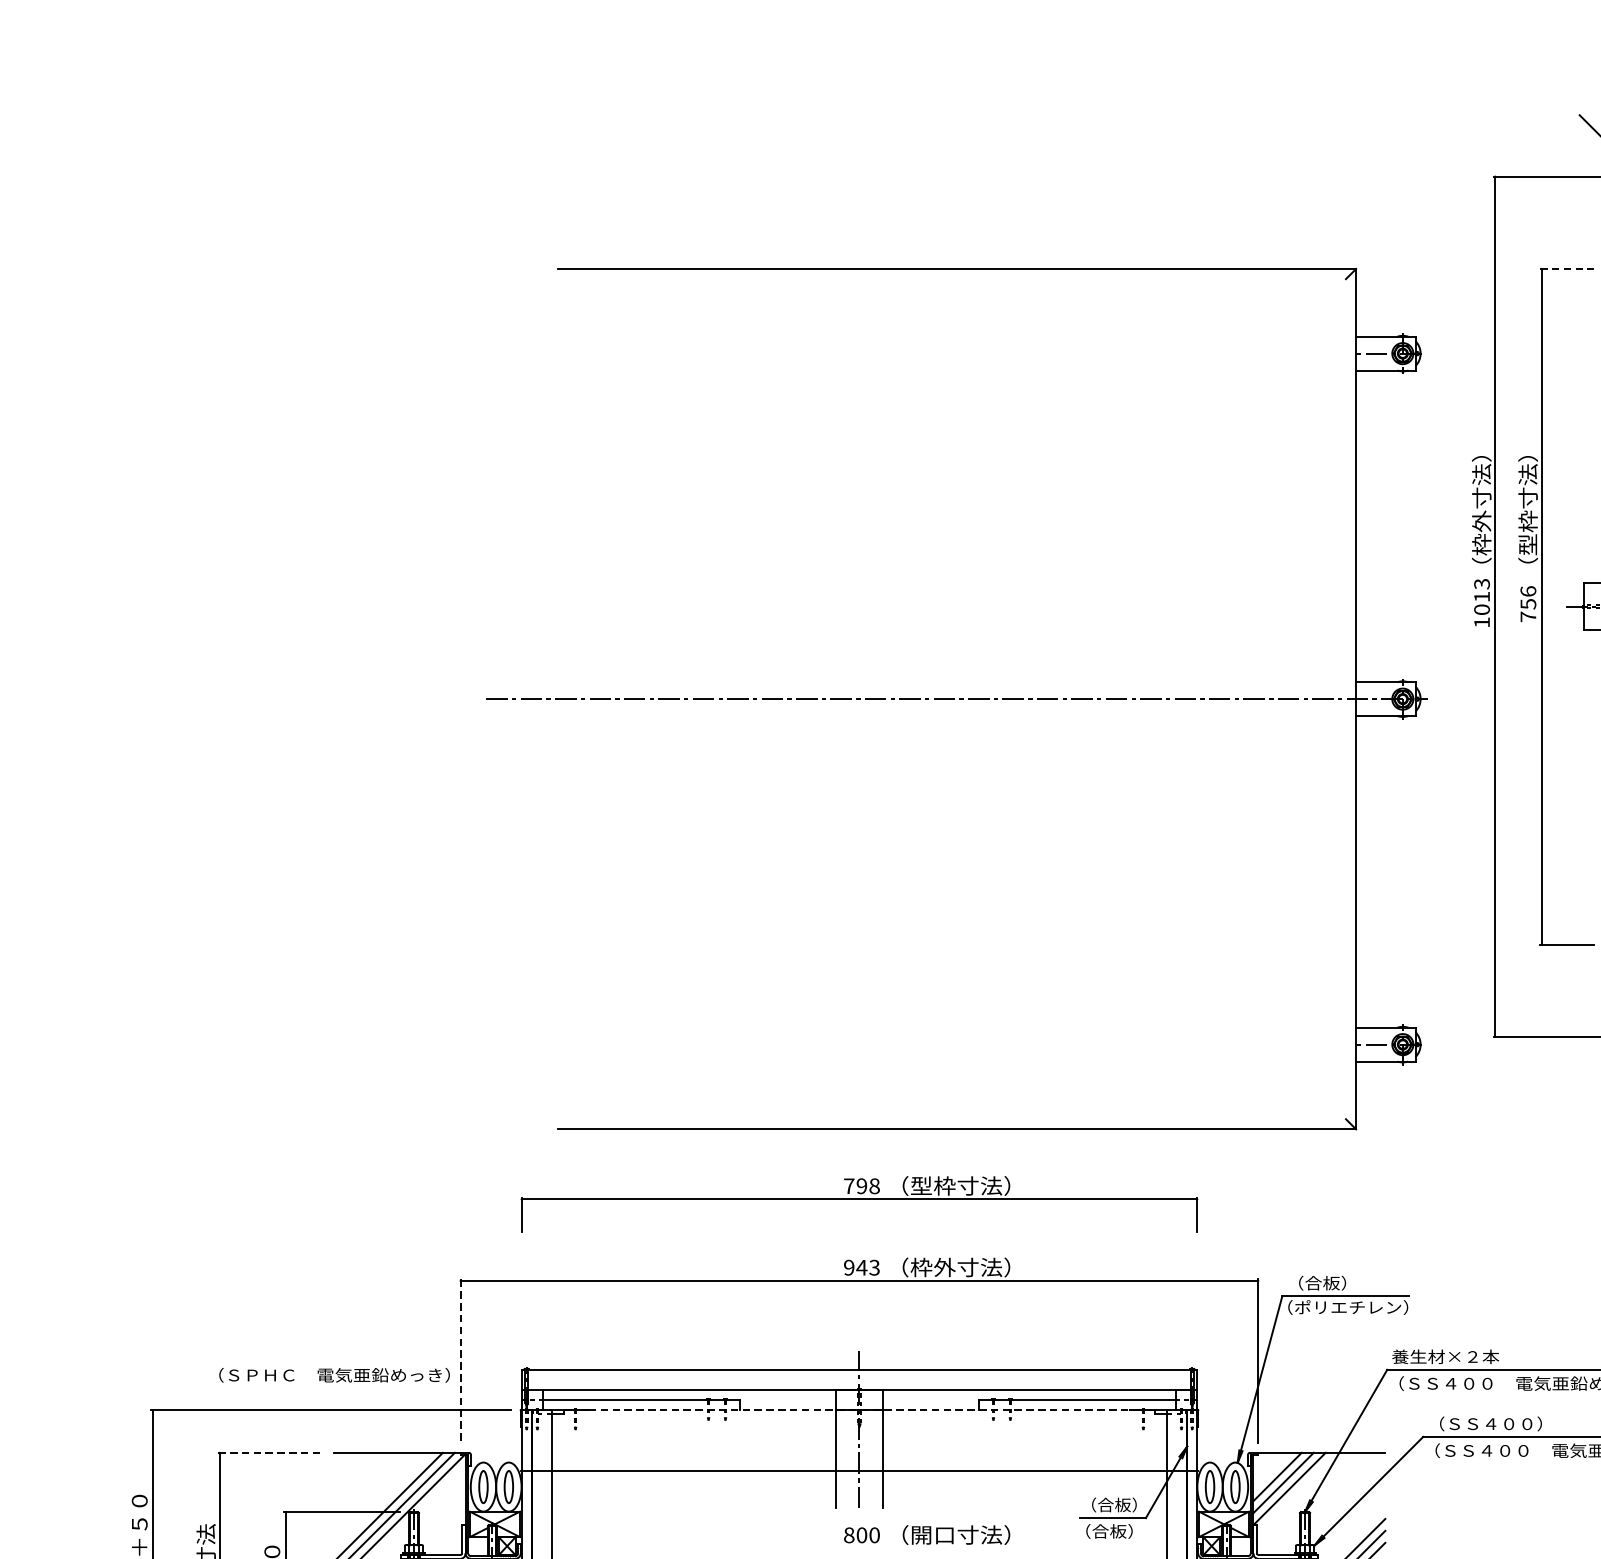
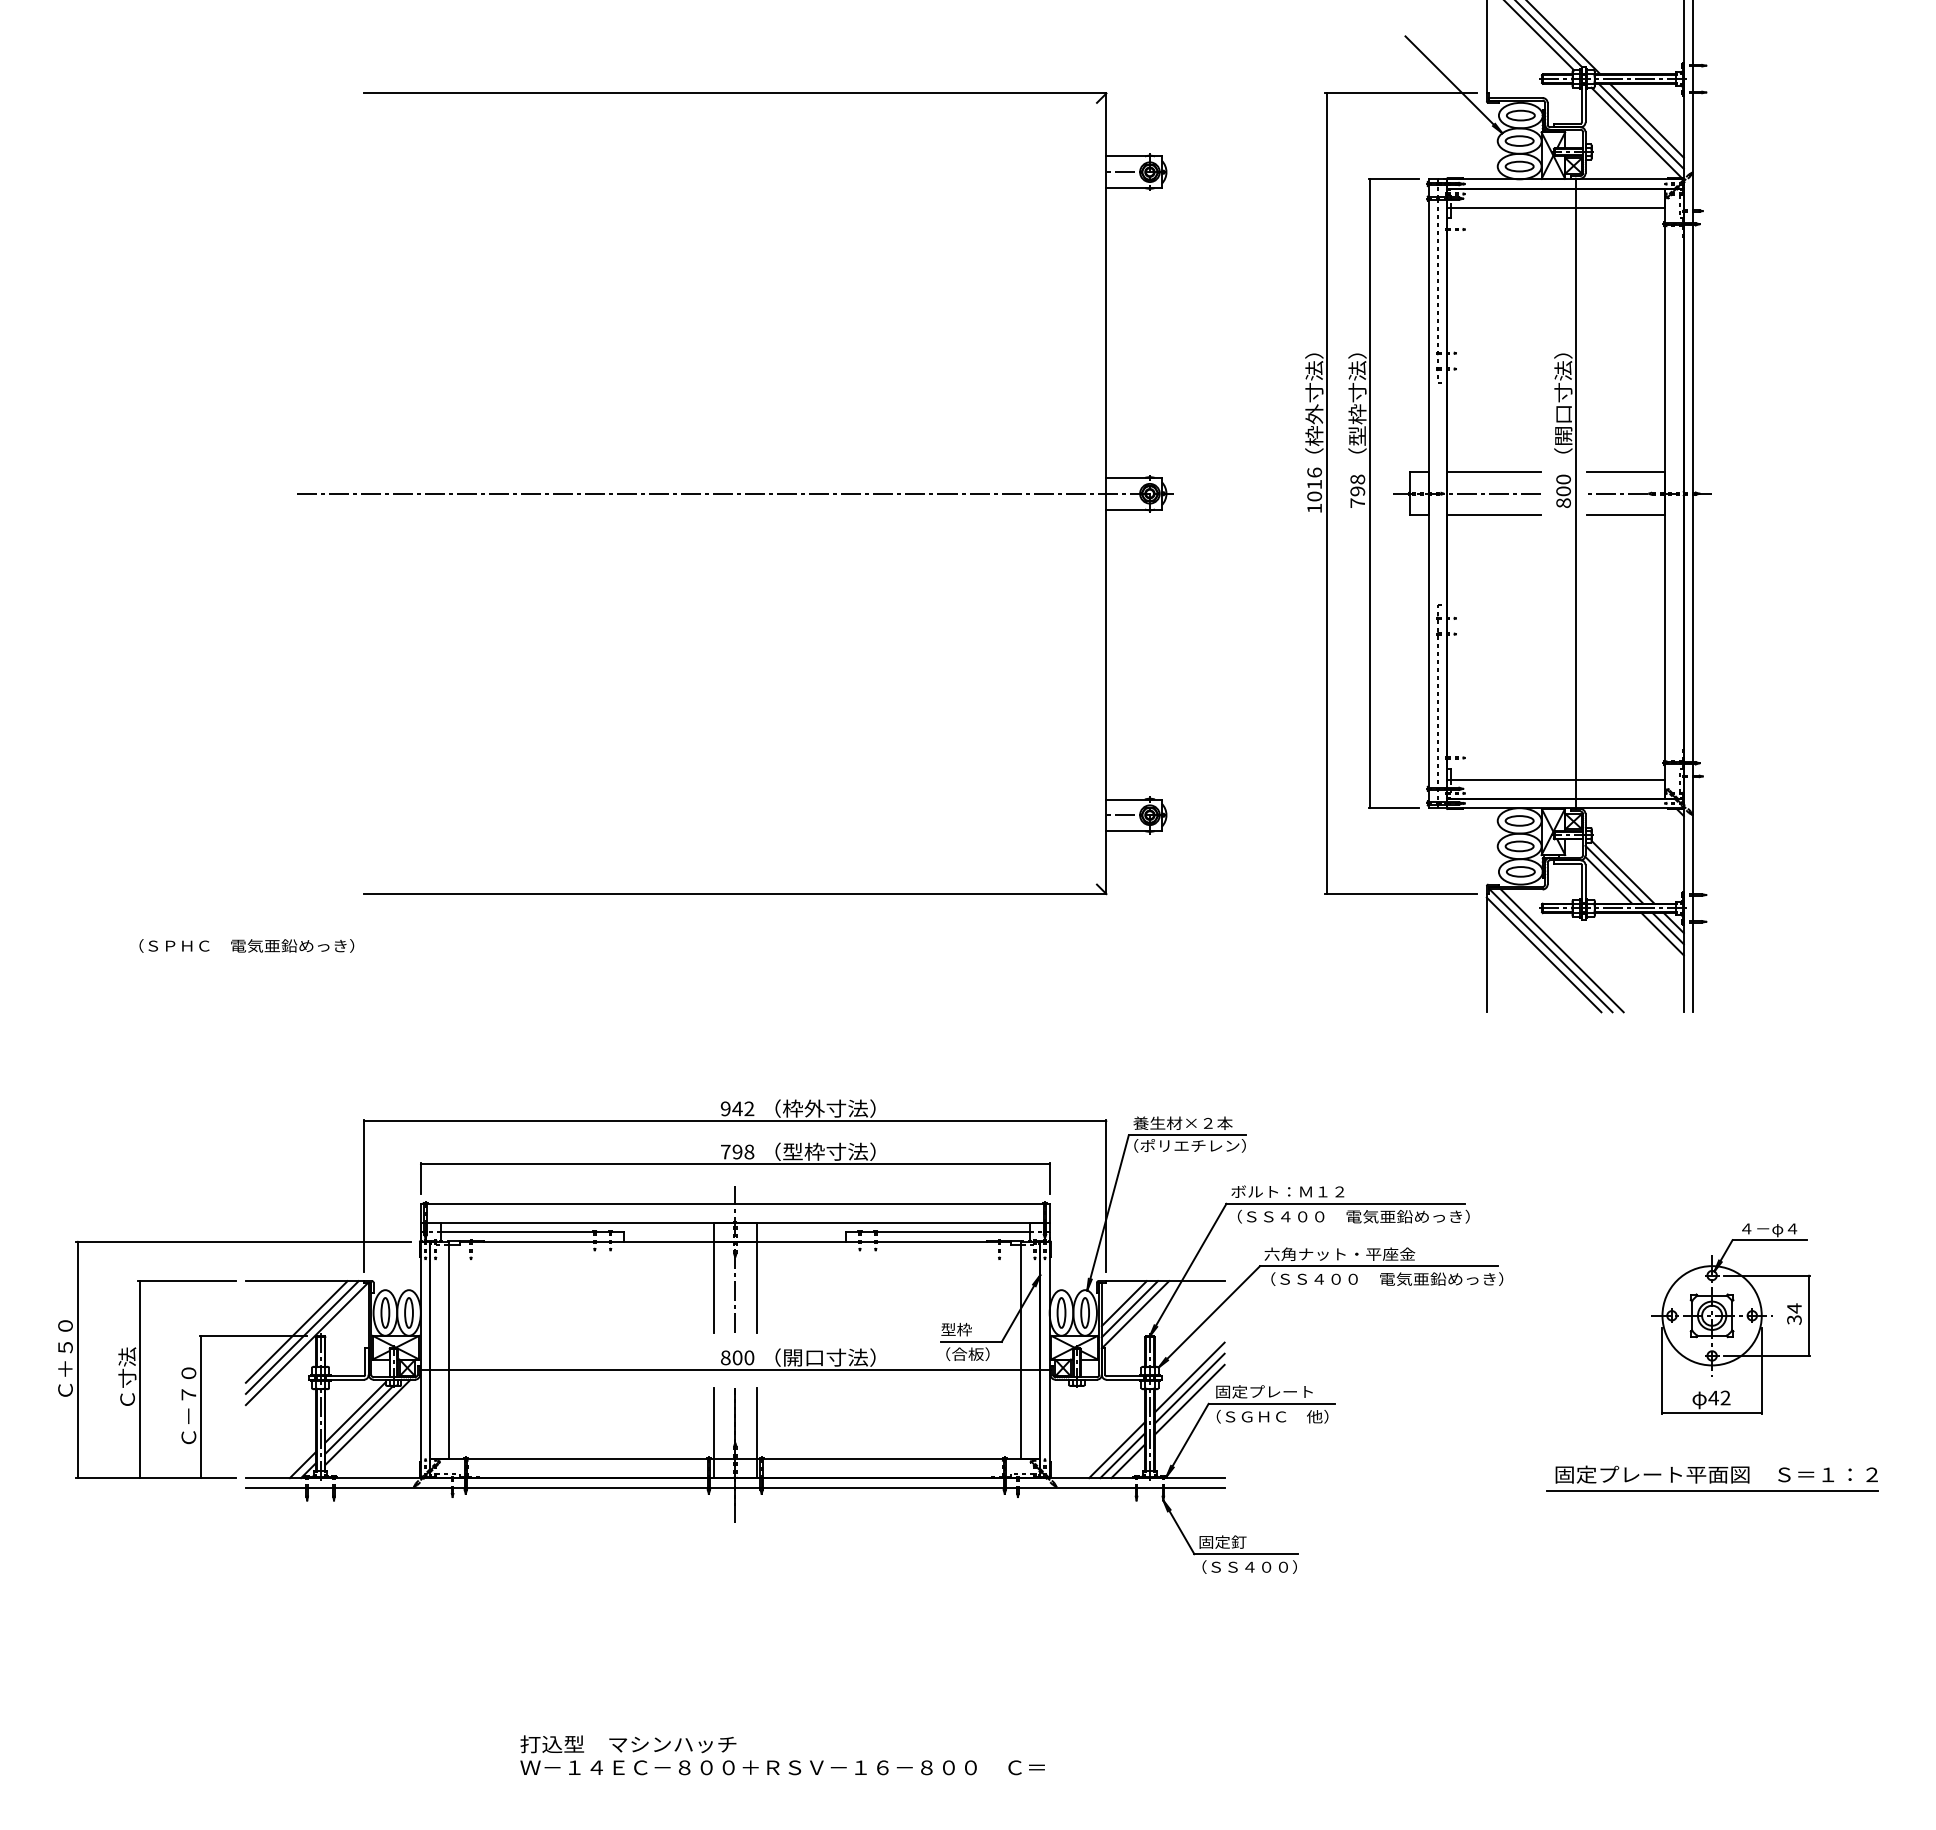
line: (1567, 269) -> (1394, 179), dashed -> solid
text: (1481, 583) -> (1314, 472), 1013 -> 1016
text: (1528, 597) -> (1357, 485), 756 -> 798
part: (957, 698) -> (735, 493), moved
part: (859, 1203) -> (735, 1168), moved
text: (874, 1268) -> (749, 1109), 943 -> 942
text: (1340, 1283) -> (1182, 1123), （合板） -> 養生材×２本
text: (1452, 1356) -> (1287, 1191), 養生材×２本 -> ボルト：Ｍ１２
line: (461, 1360) -> (364, 1195), dashed -> solid
text: (334, 1374) -> (246, 945), moved
line: (859, 1410) -> (735, 1241), dashed -> solid
text: (1508, 1423) -> (1339, 1253), （ＳＳ４００） -> 六角ナット・平座金
line: (270, 1453) -> (187, 1281), dashed -> solid
line: (859, 1471) -> (735, 1370), moved
text: (1109, 1504) -> (967, 1329), （合板） -> 型枠

